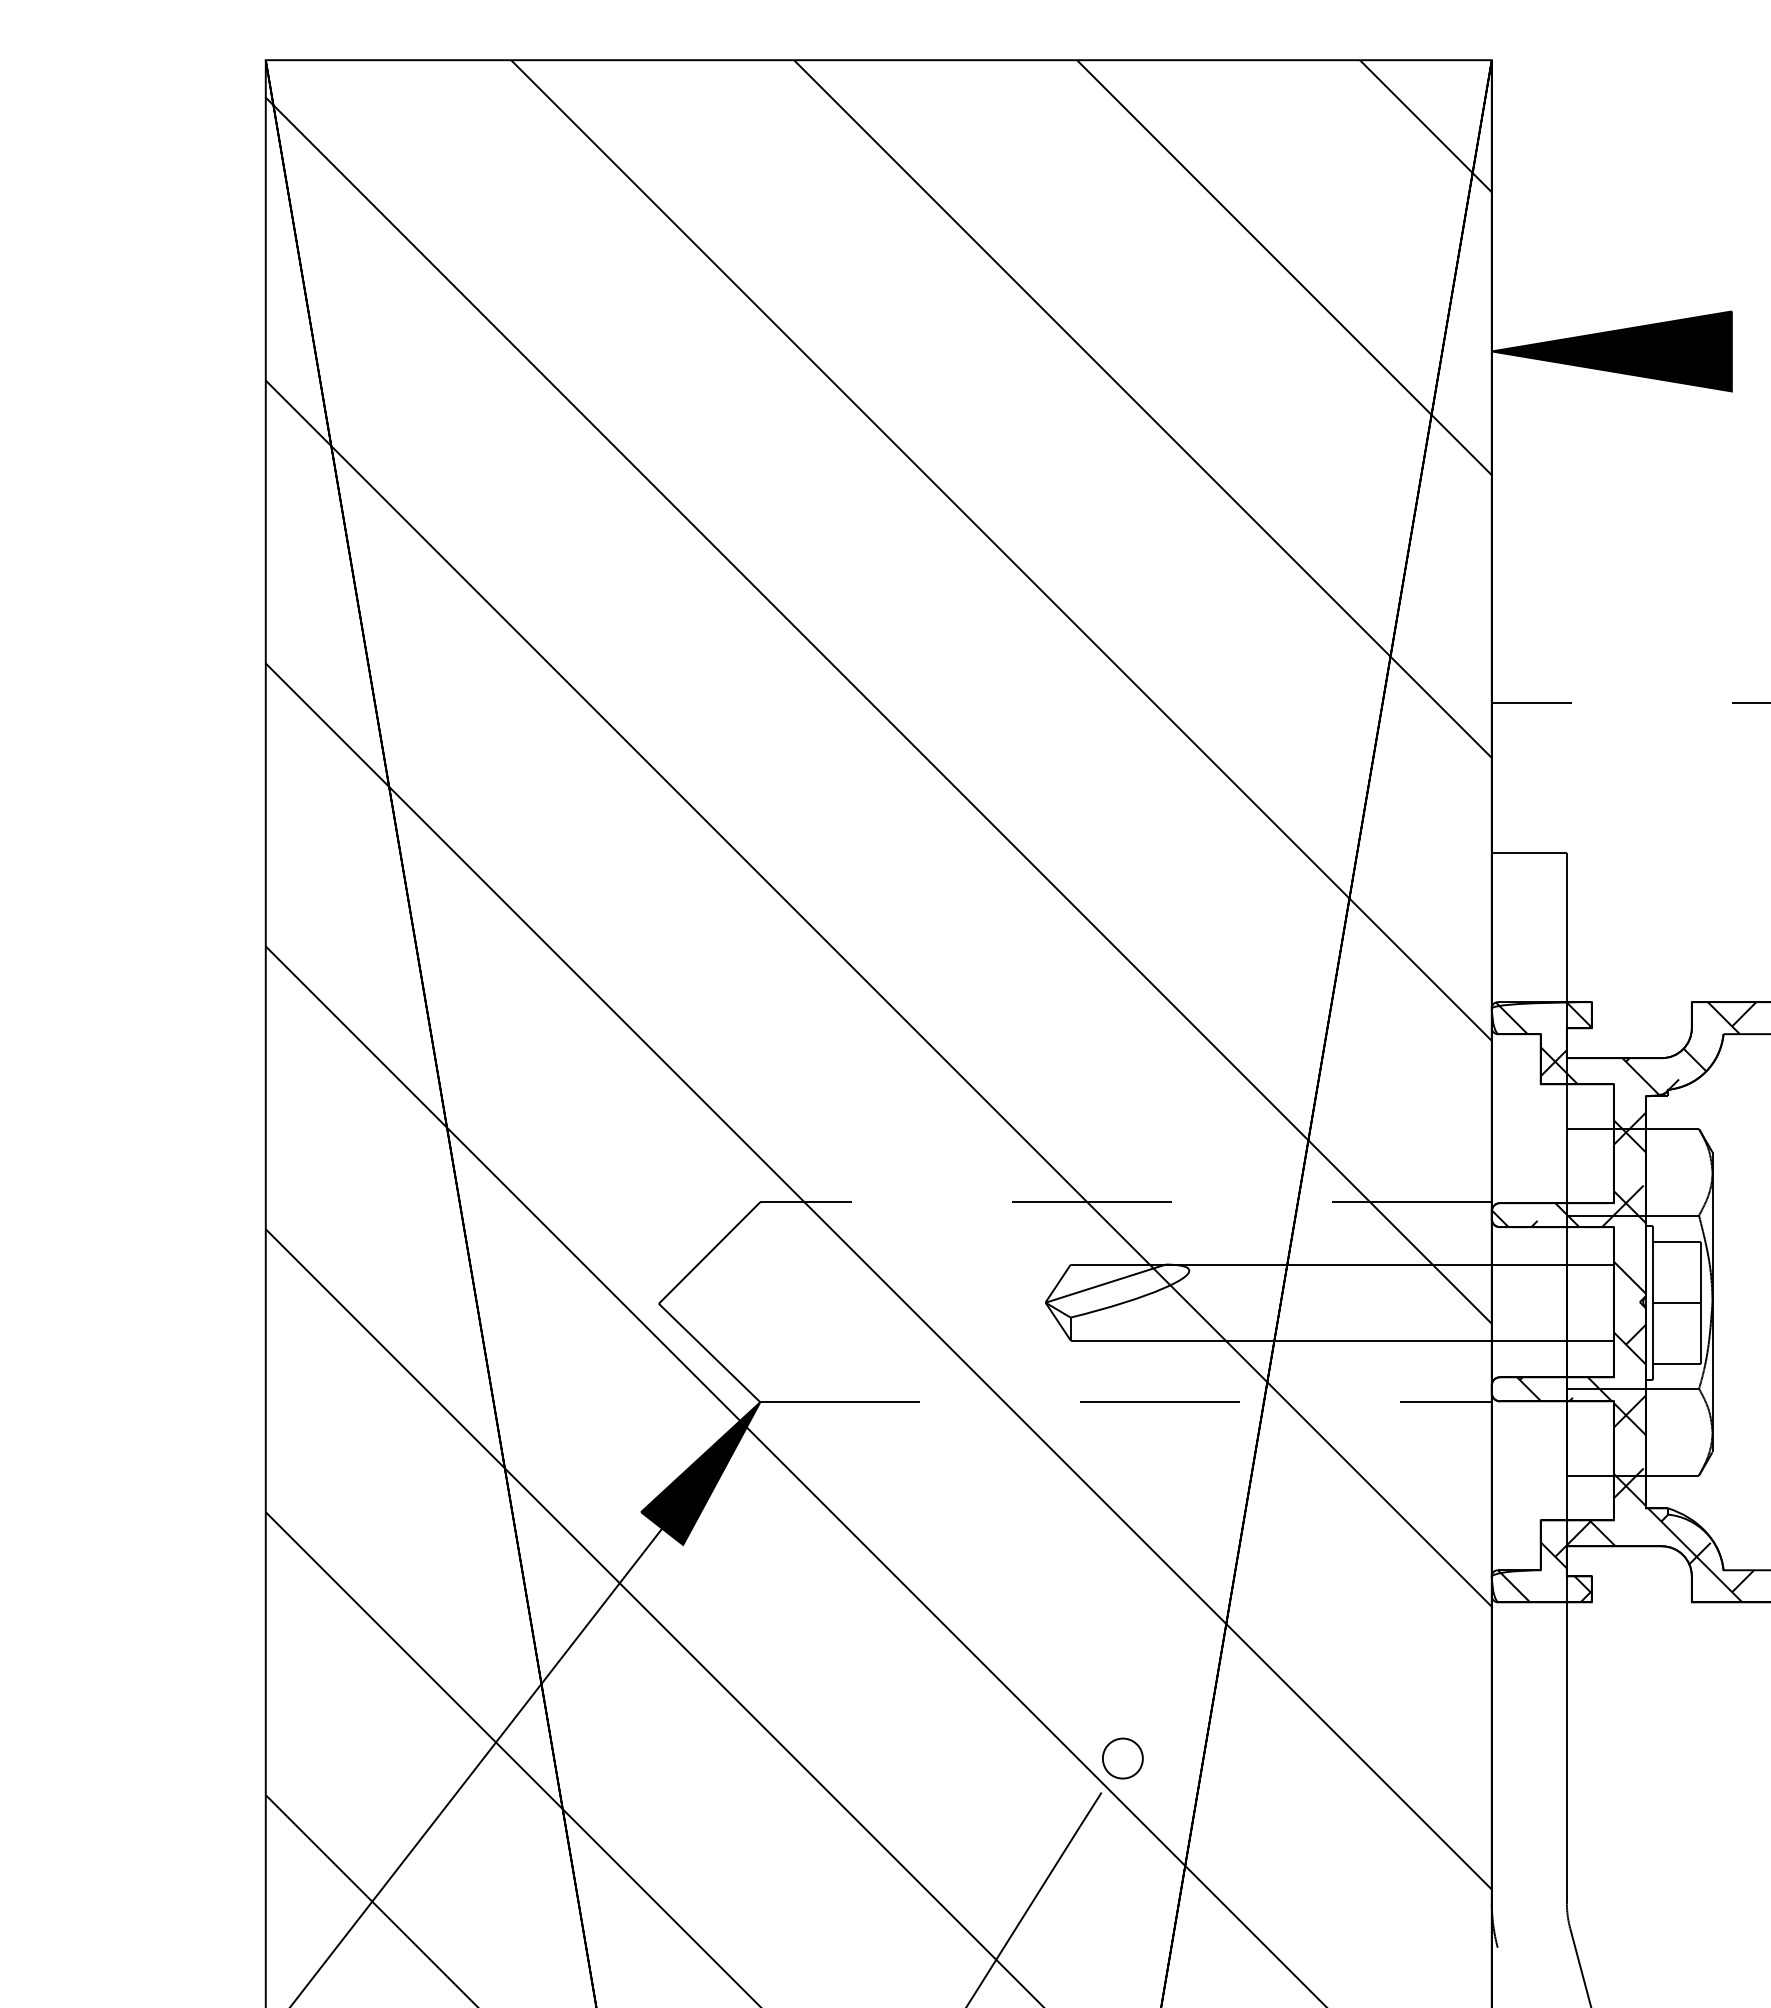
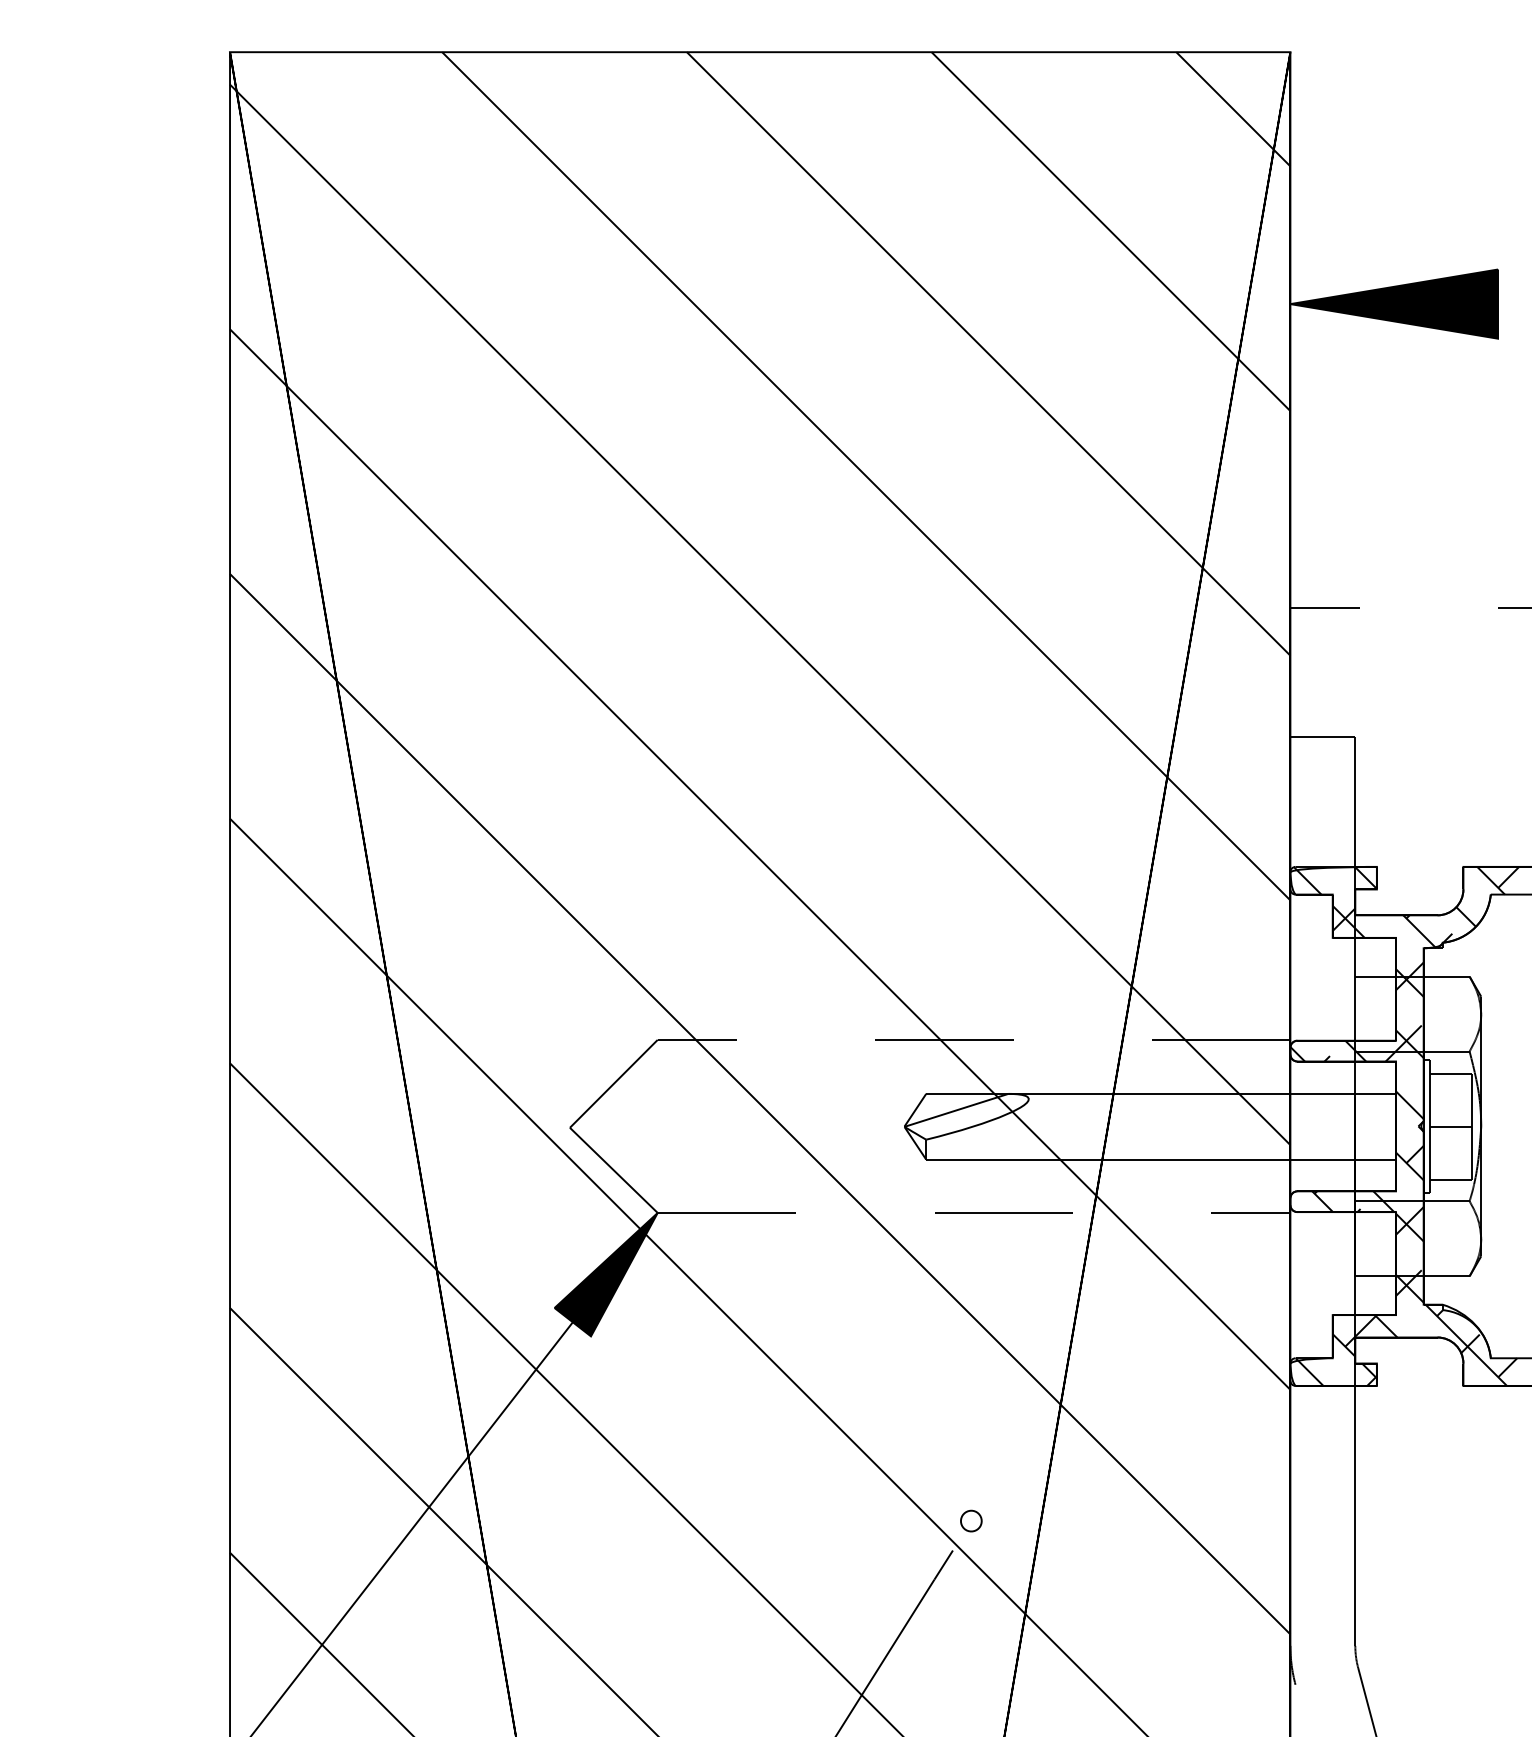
part: (1122, 1758) -> (970, 1521), size x0.6

